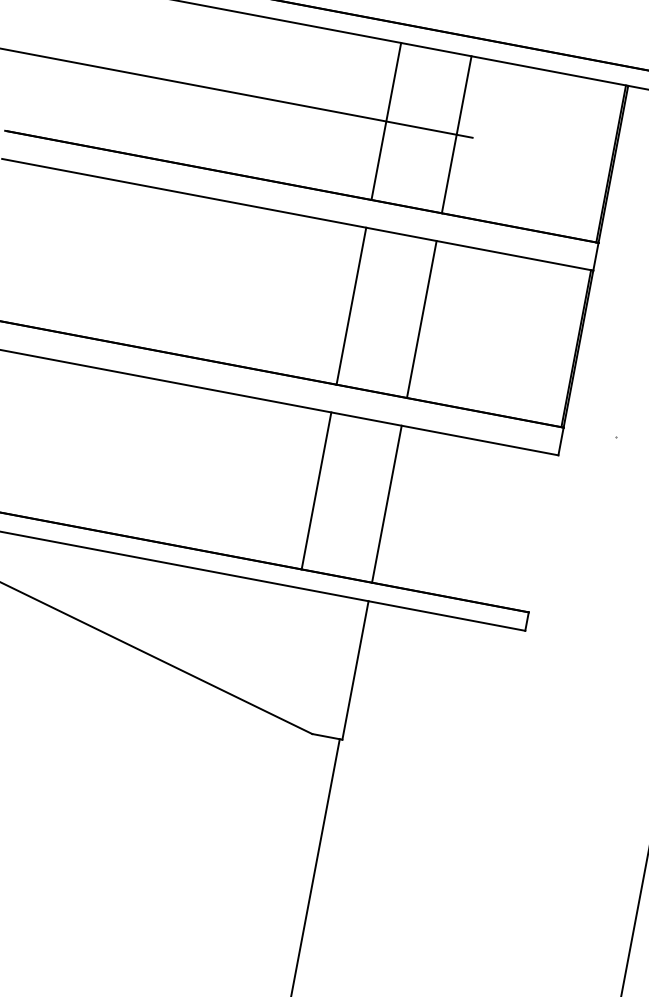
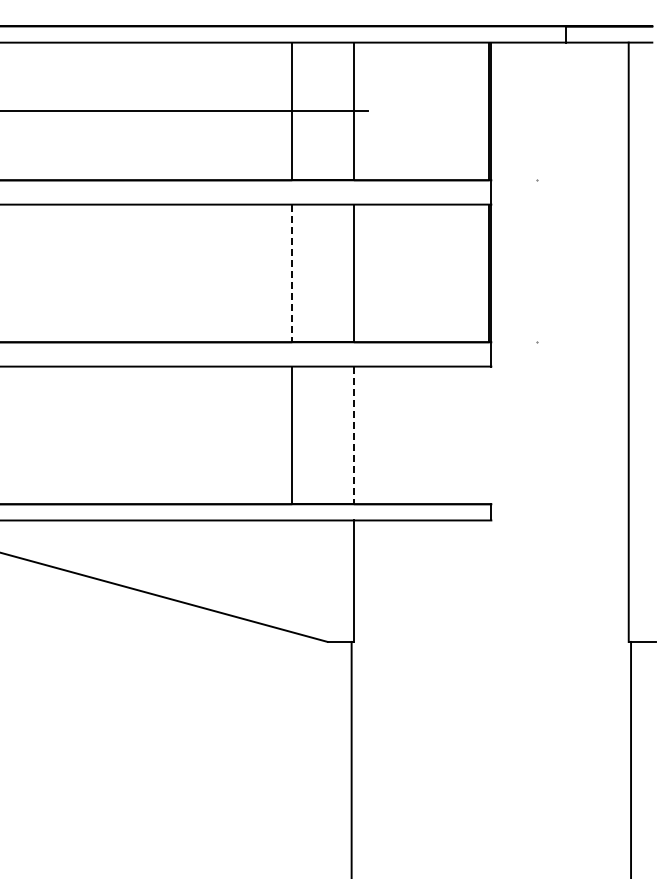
line: (351, 306) -> (292, 273), solid -> dashed
line: (386, 504) -> (353, 435), solid -> dashed

